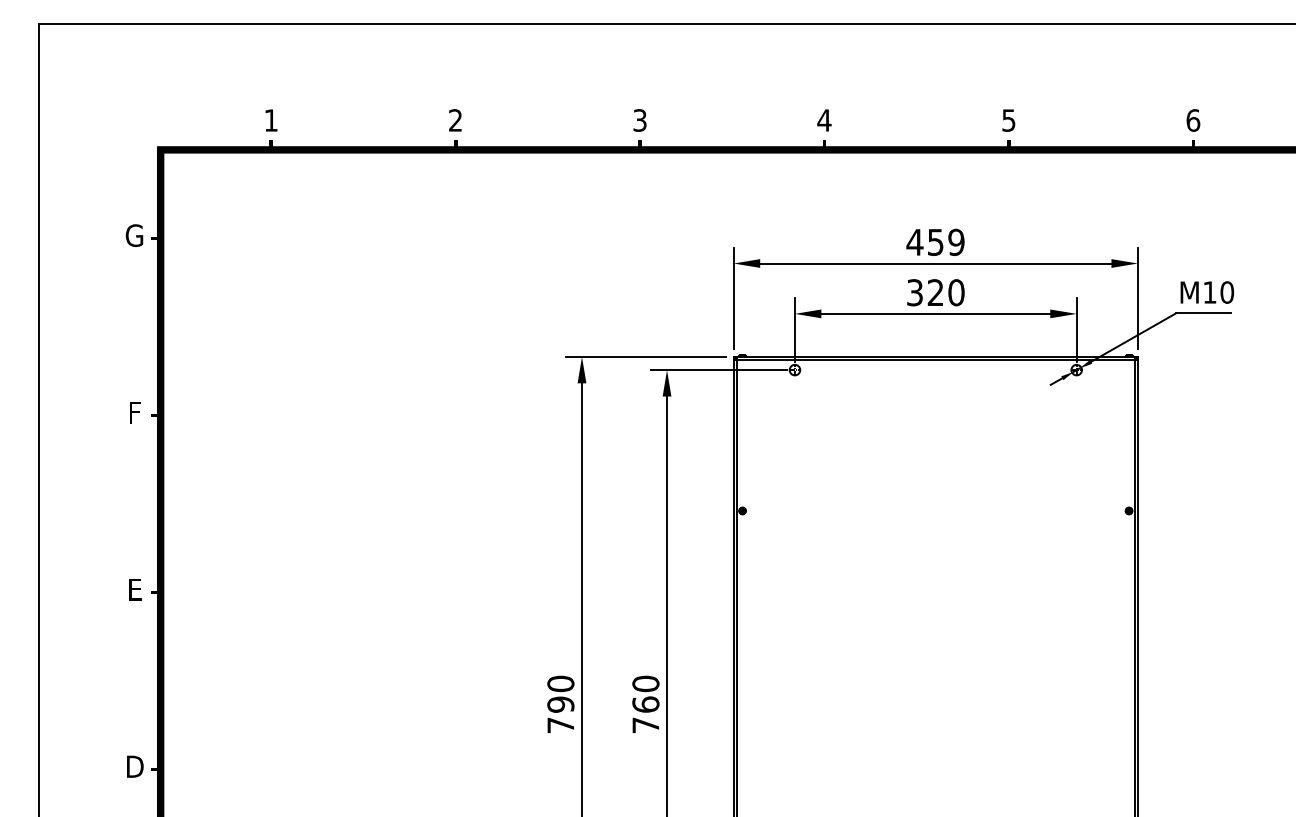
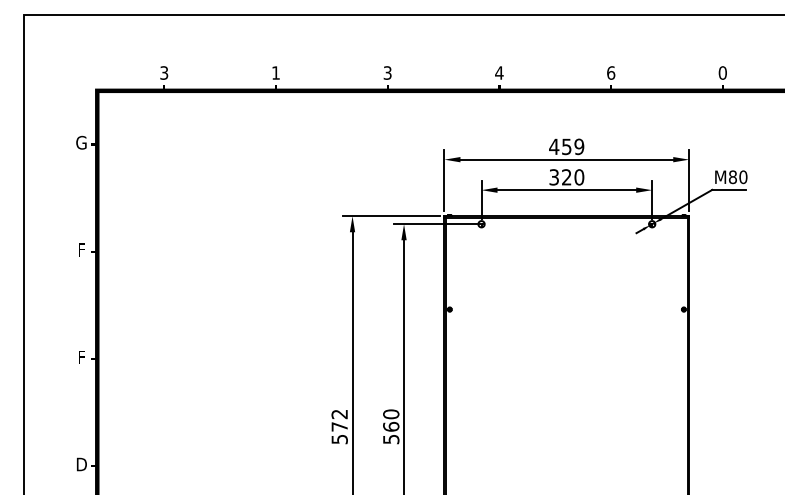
text: (271, 119) -> (164, 72), 1 -> 3
text: (454, 119) -> (275, 72), 2 -> 1
text: (1009, 119) -> (611, 72), 5 -> 6
text: (1192, 119) -> (722, 72), 6 -> 0
text: (1209, 292) -> (732, 177), M10 -> M80
text: (134, 590) -> (81, 357), E -> F
text: (560, 703) -> (339, 426), 790 -> 572
text: (646, 725) -> (391, 439), 760 -> 560

